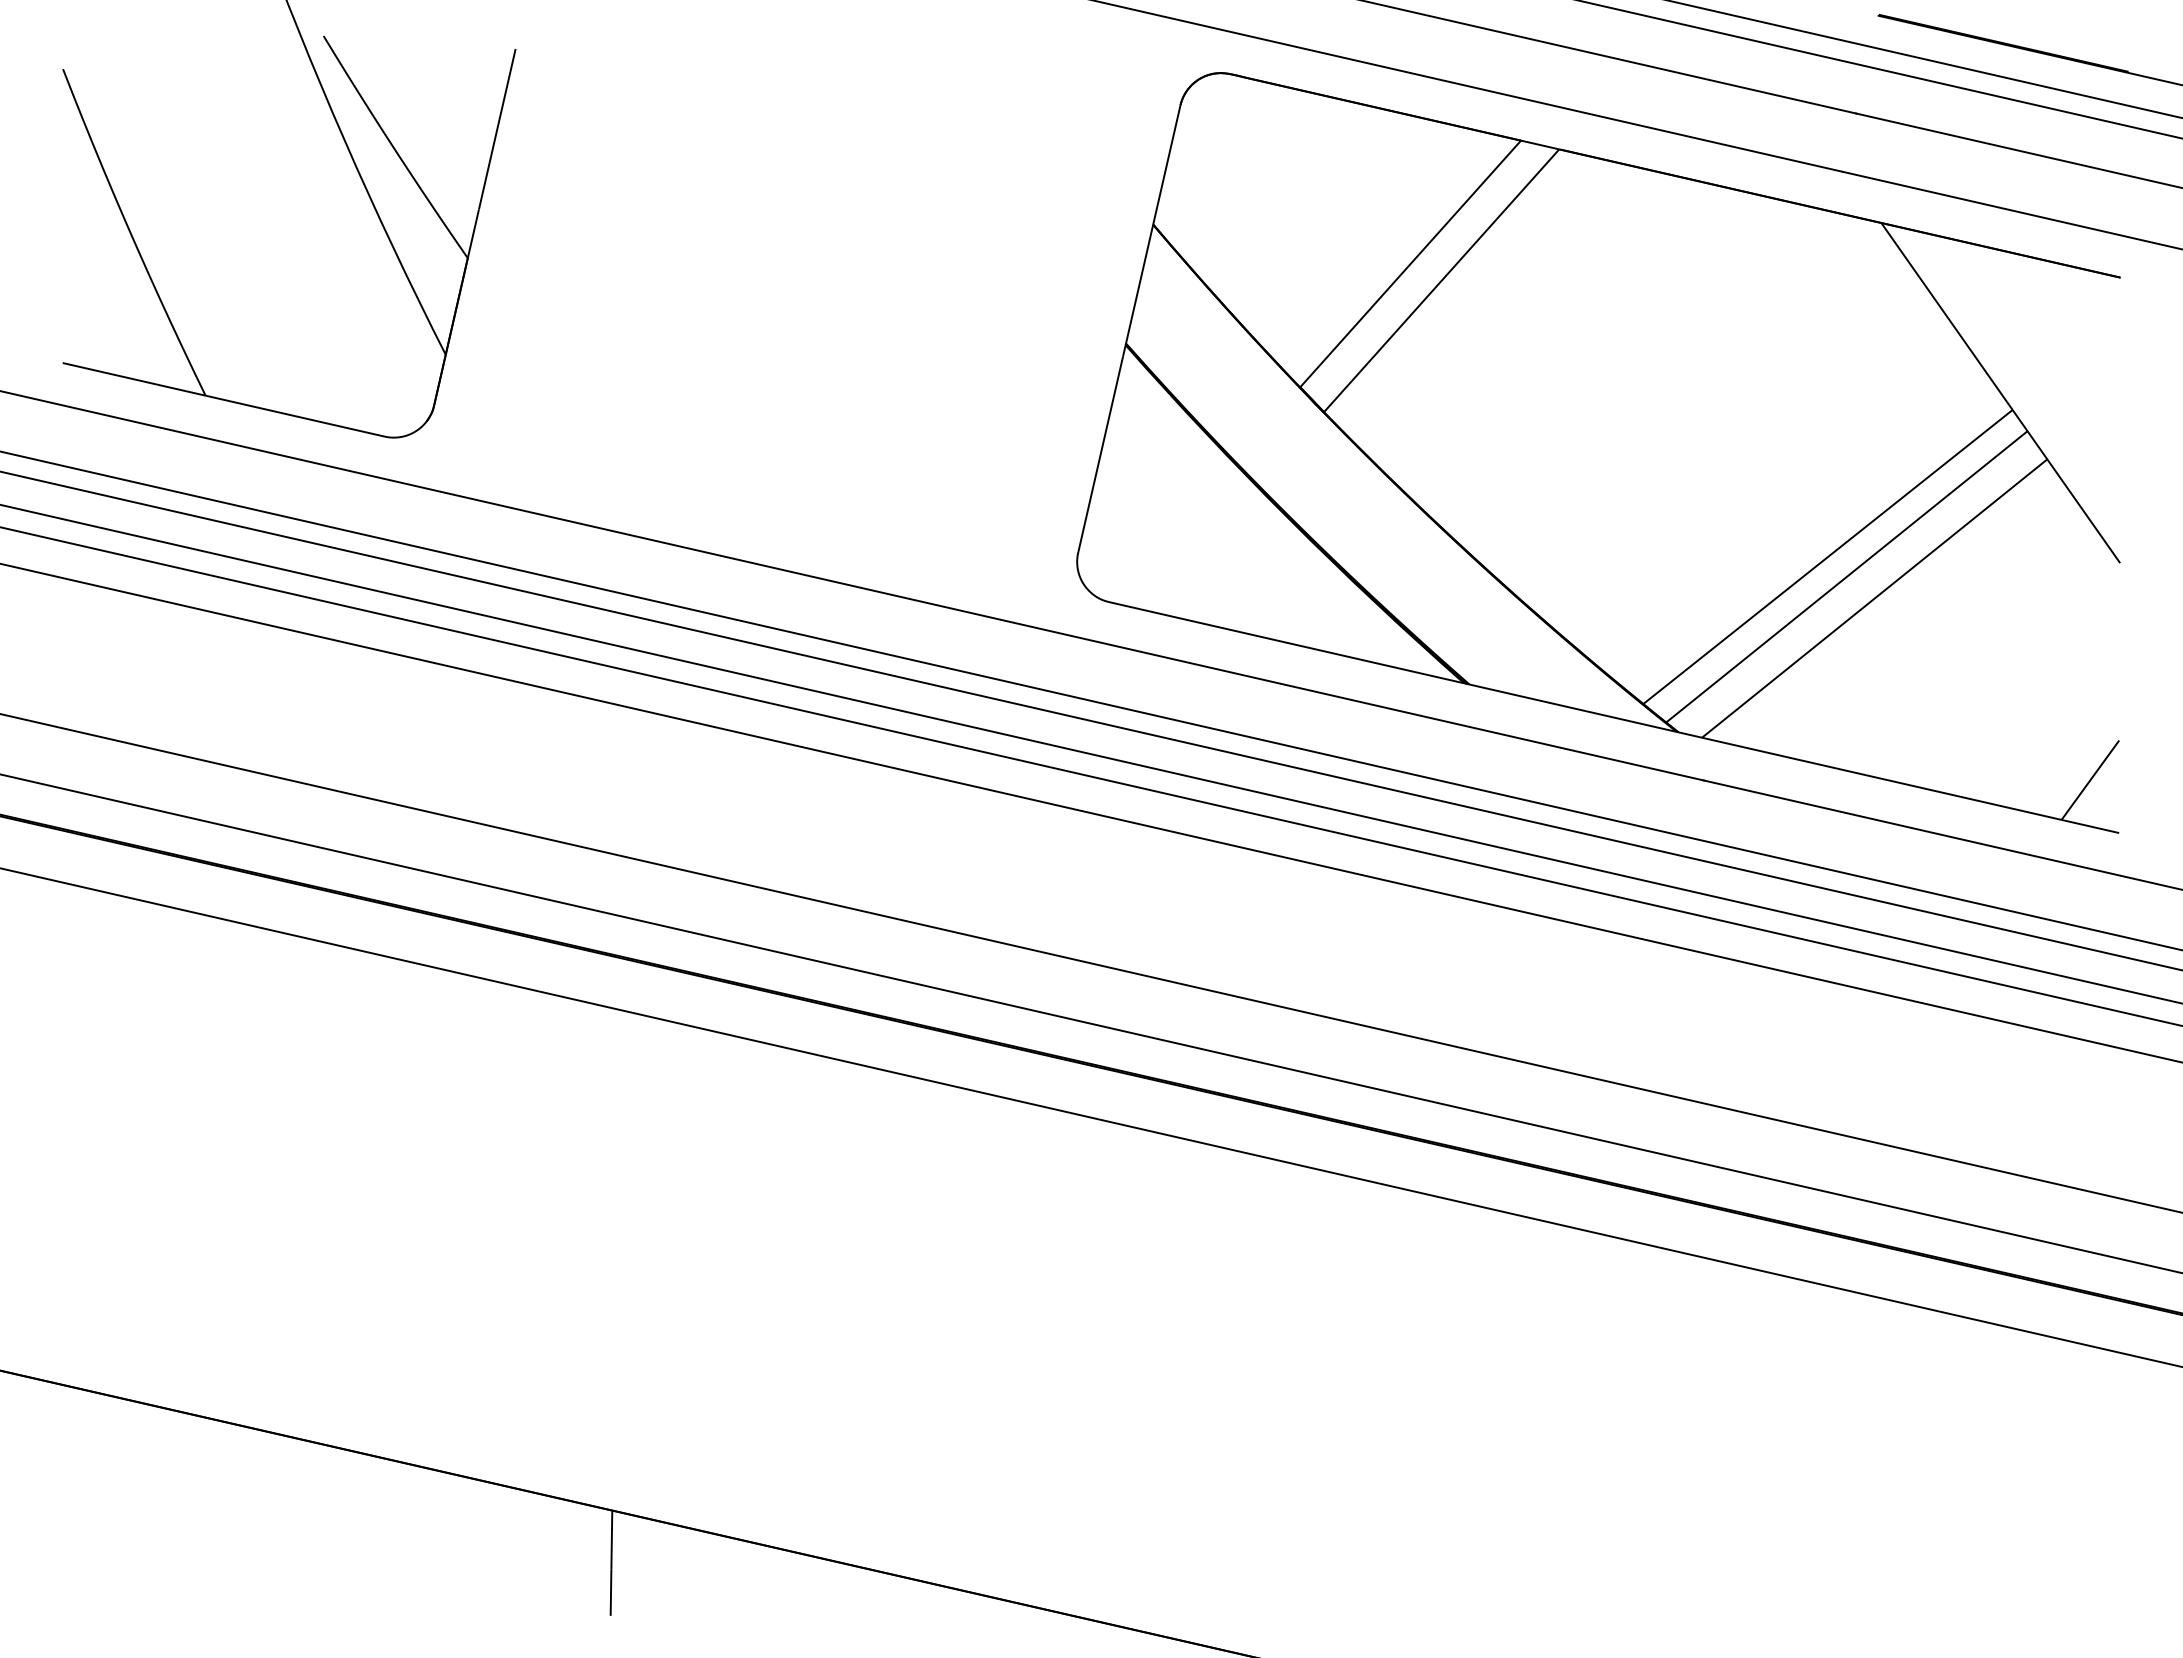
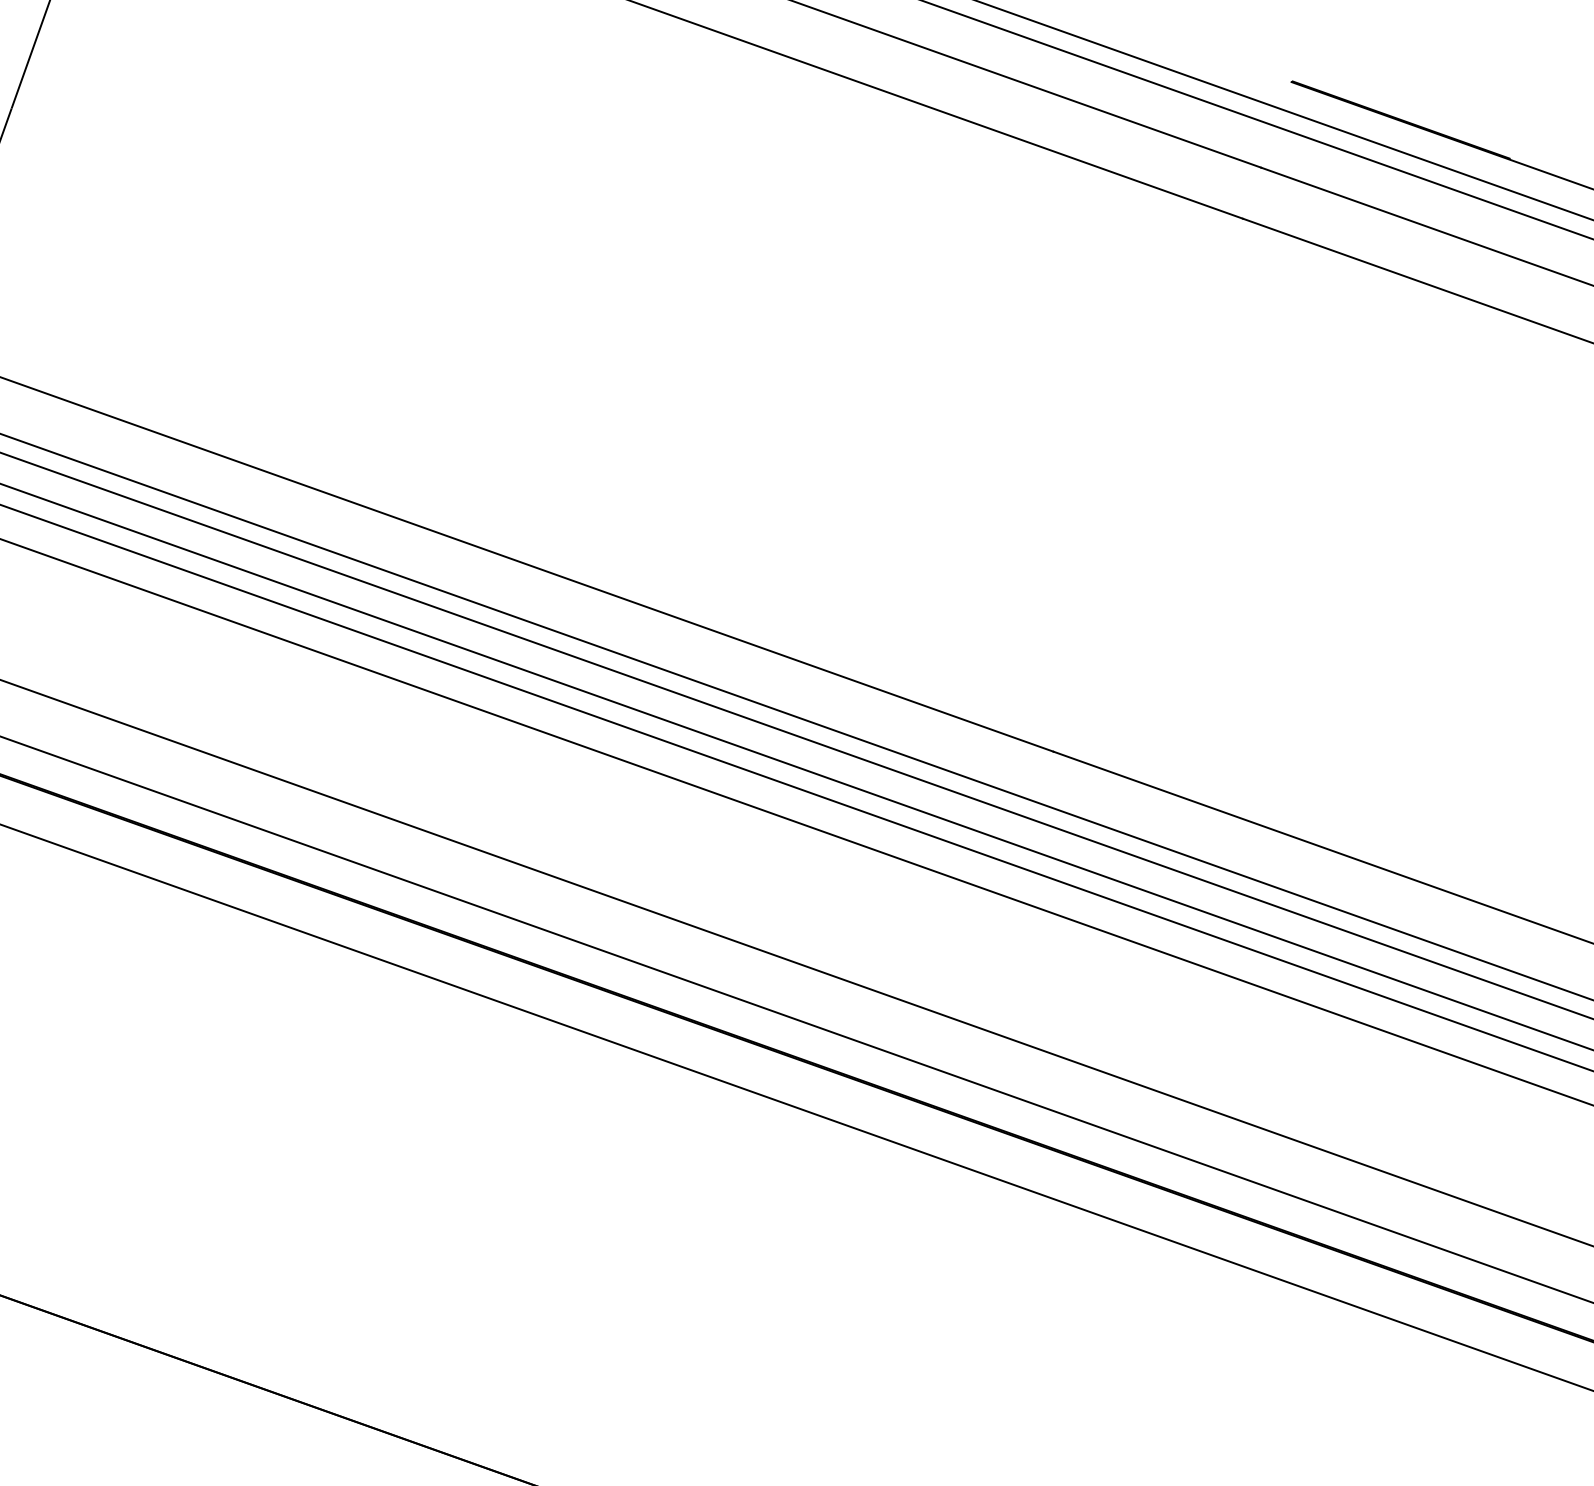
part: (1598, 452) -> (993, 445), removed

